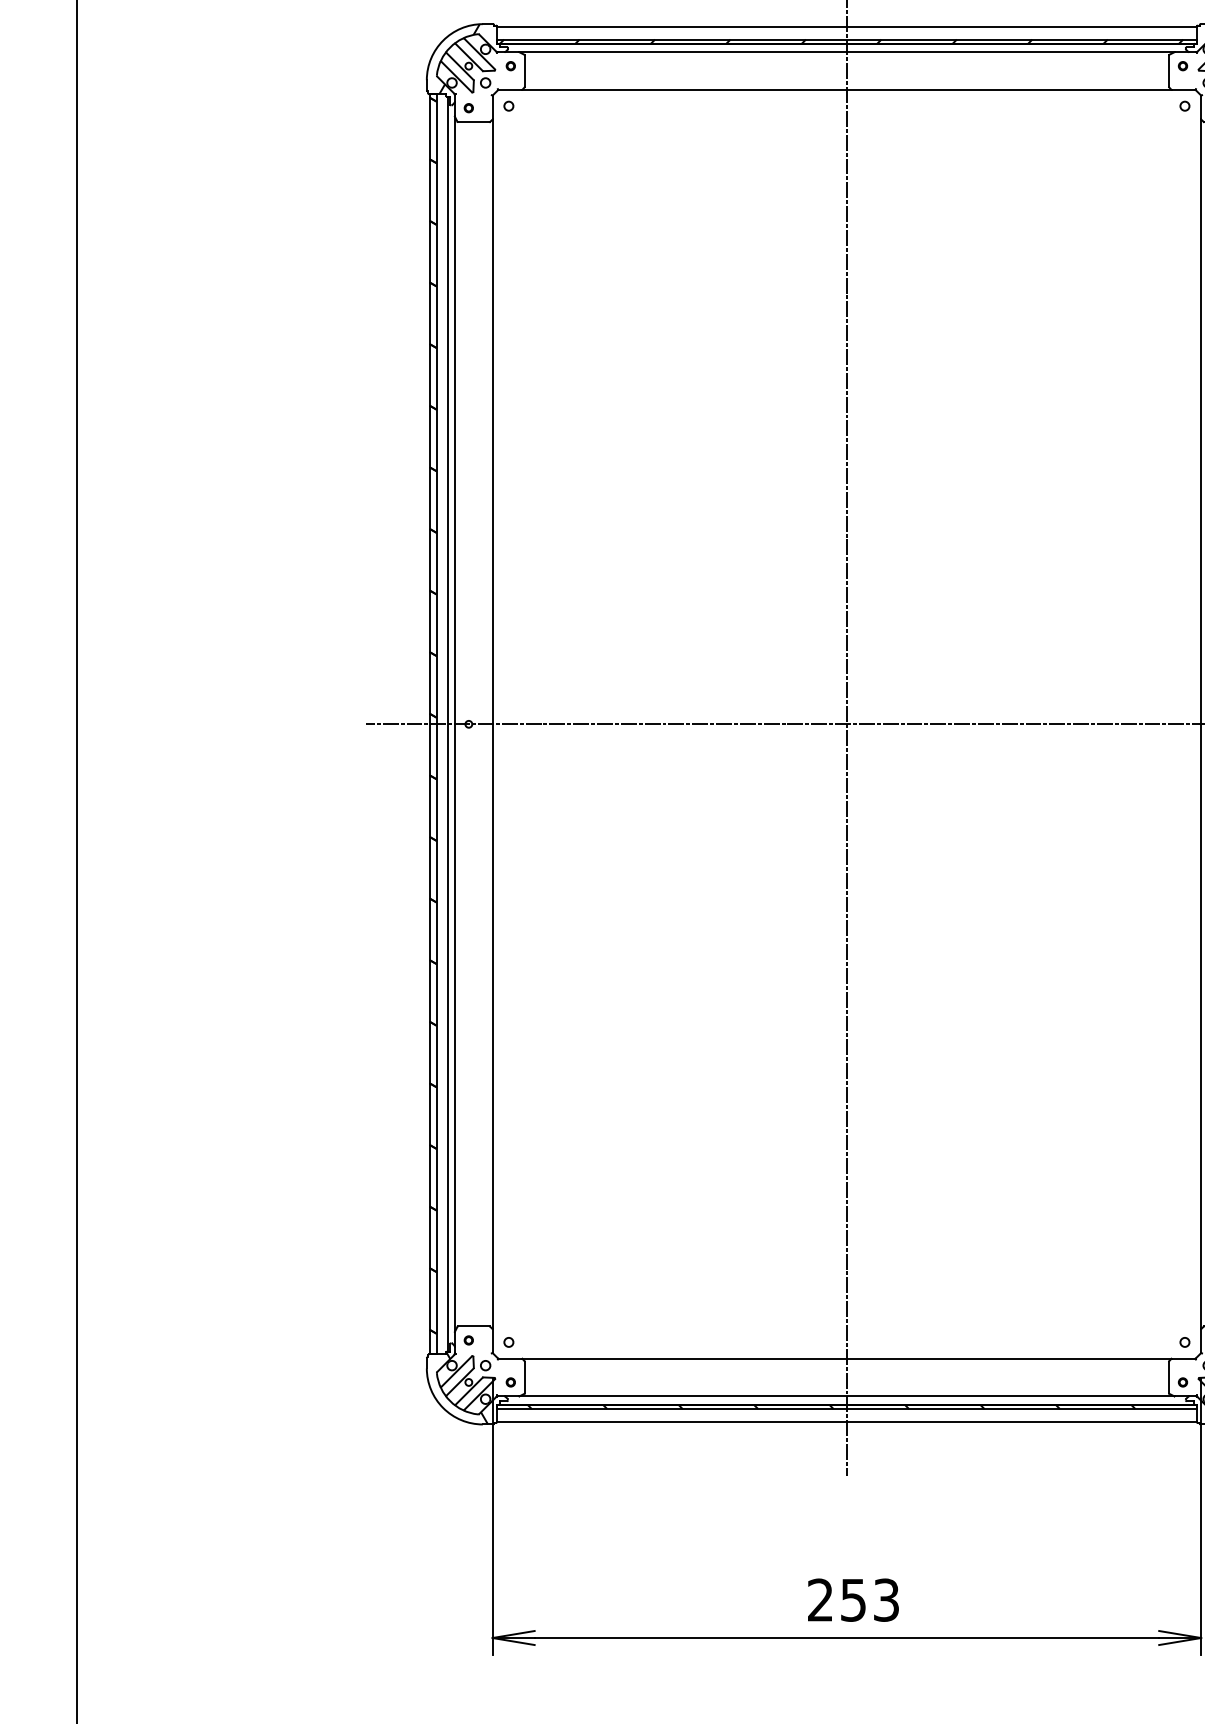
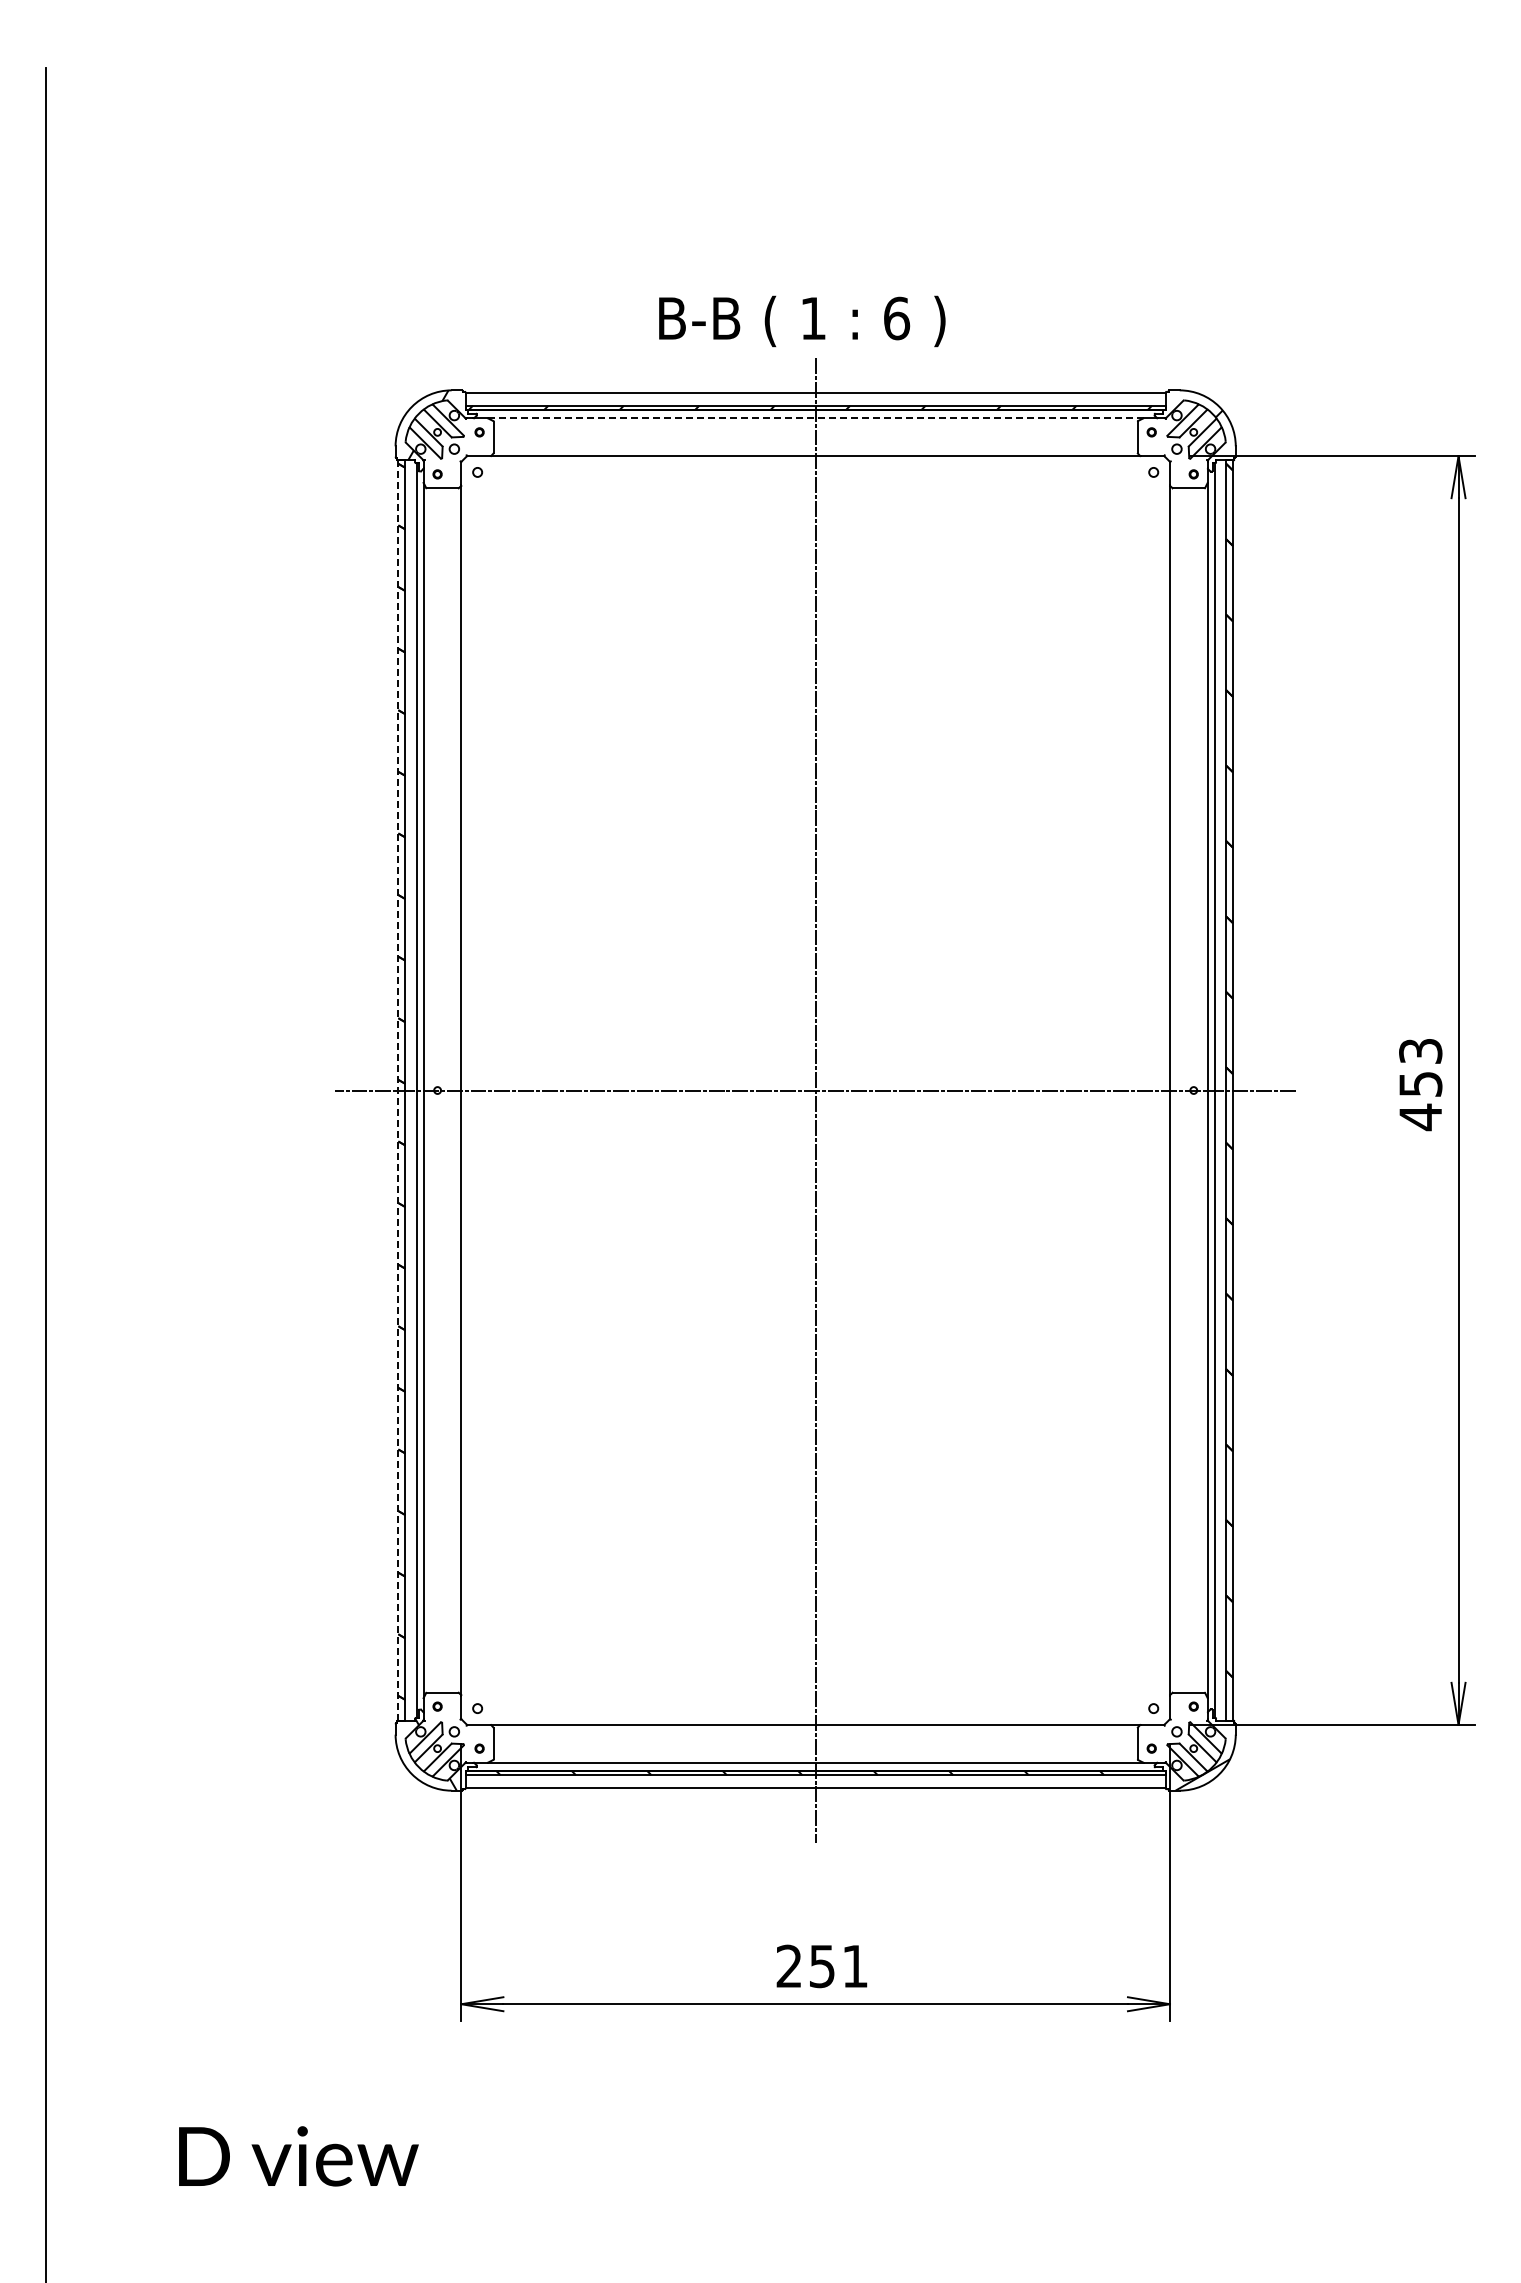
line: (846, 52) -> (815, 418), solid -> dashed
line: (429, 725) -> (398, 1091), solid -> dashed
text: (885, 1600) -> (854, 1966), 253 -> 251

